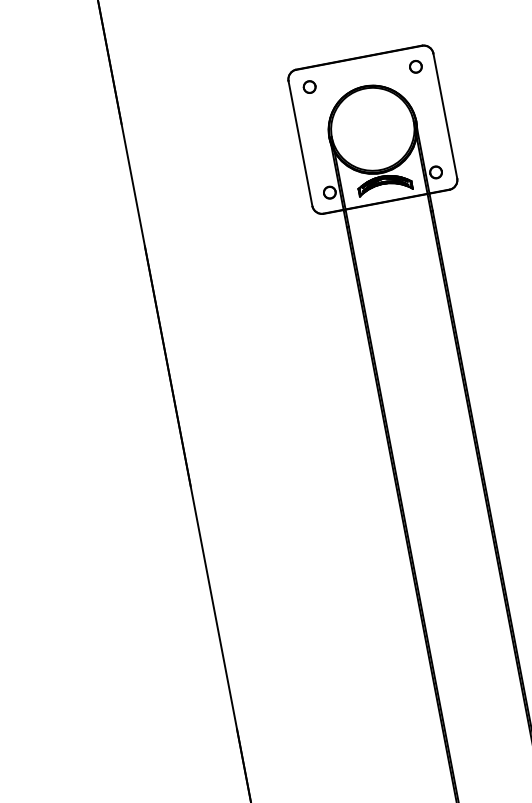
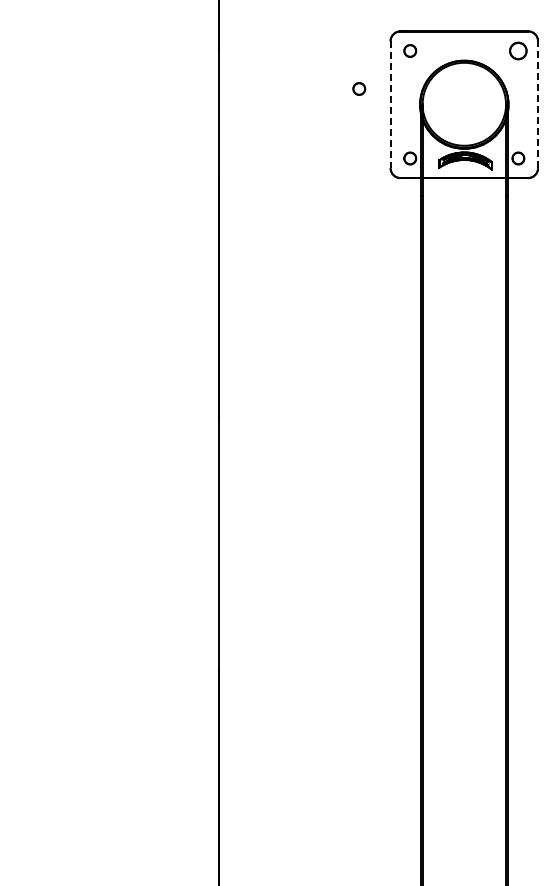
part: (415, 66) -> (518, 50), size x1.4
line: (445, 115) -> (538, 104), solid -> dashed
part: (266, 133) -> (359, 88), added
line: (300, 143) -> (390, 104), solid -> dashed

